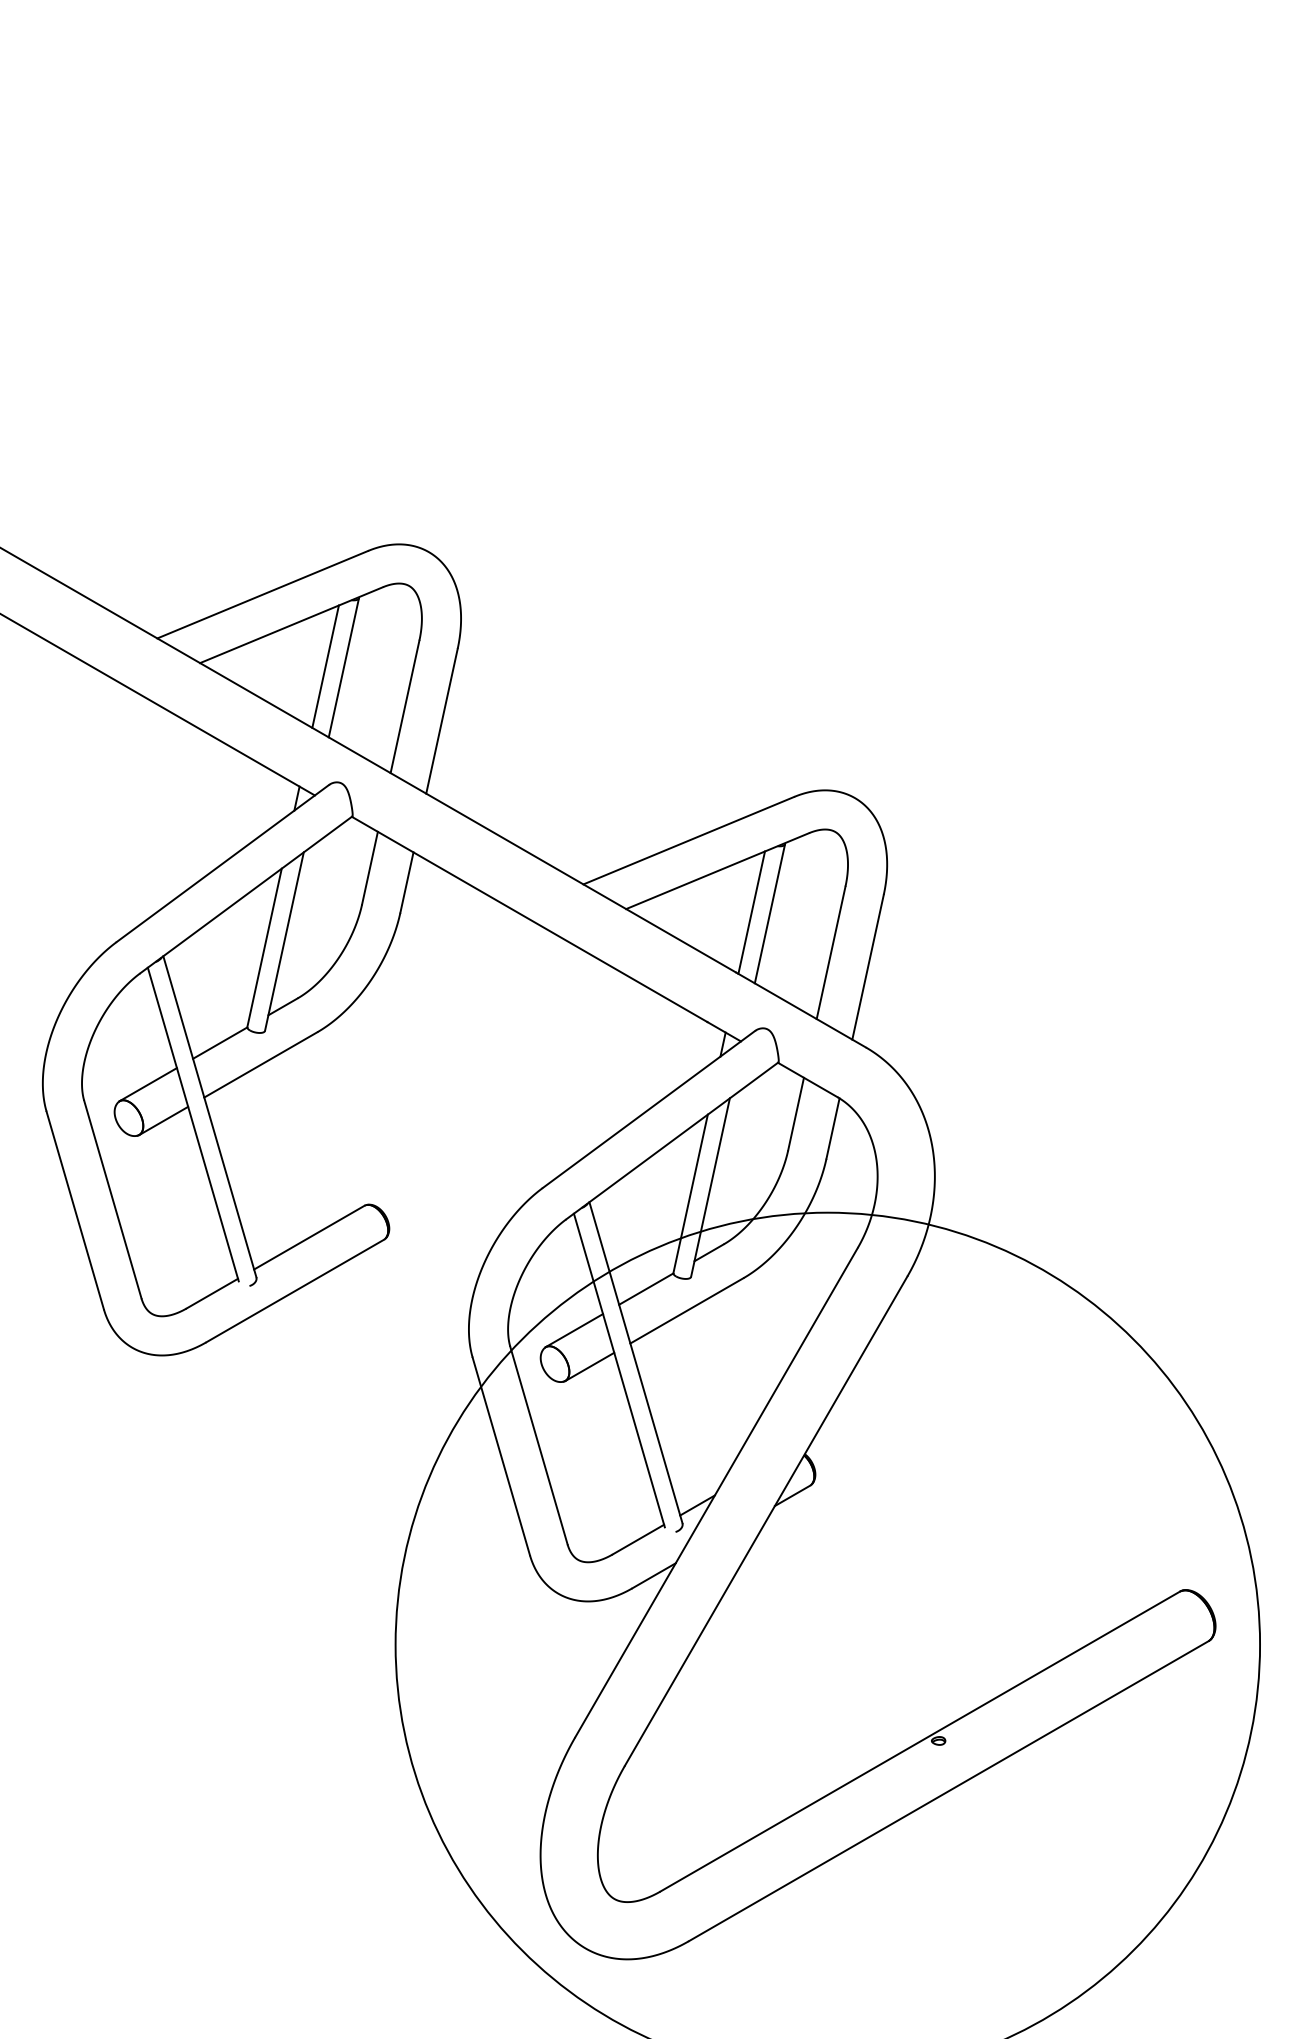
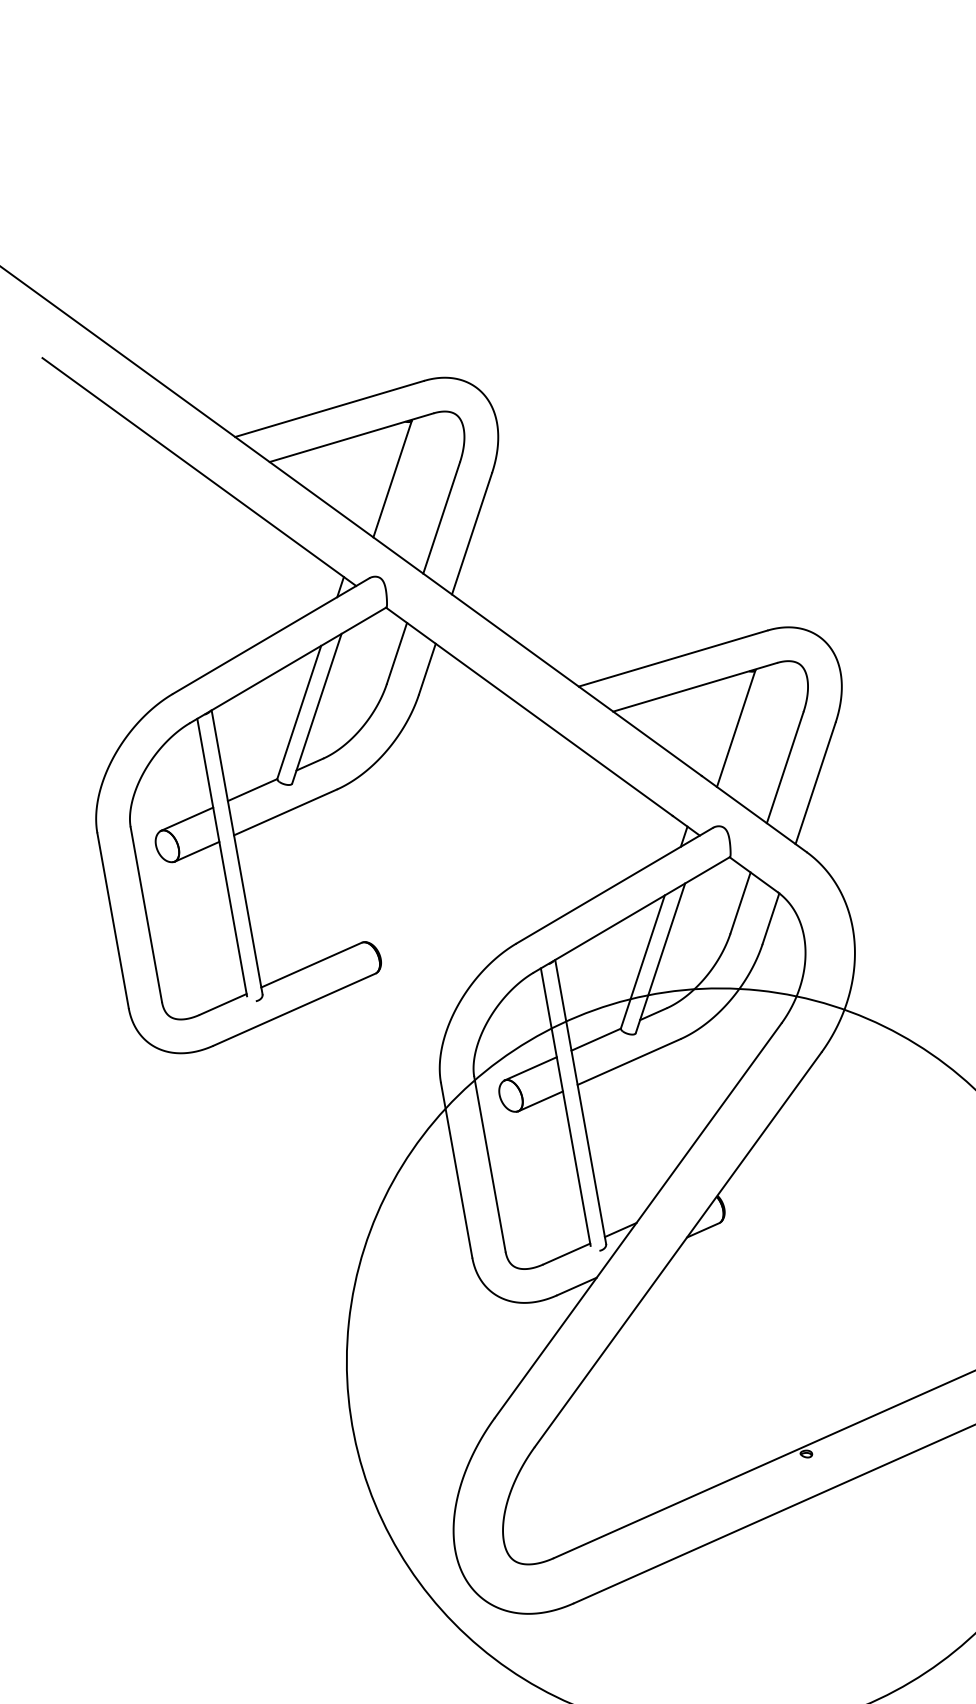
line: (325, 666) -> (376, 476), removed
line: (751, 912) -> (720, 725), removed

